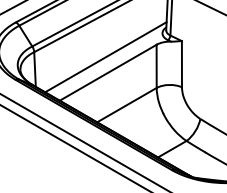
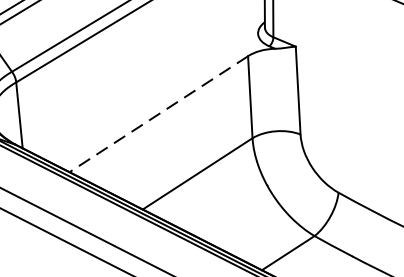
line: (105, 57) -> (152, 85), removed
line: (108, 72) -> (159, 113), solid -> dashed

